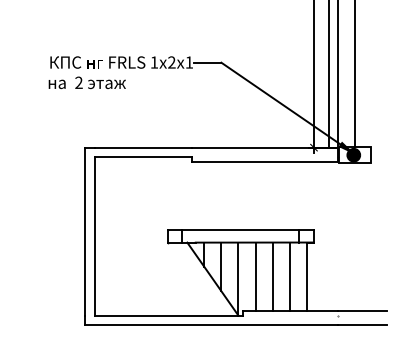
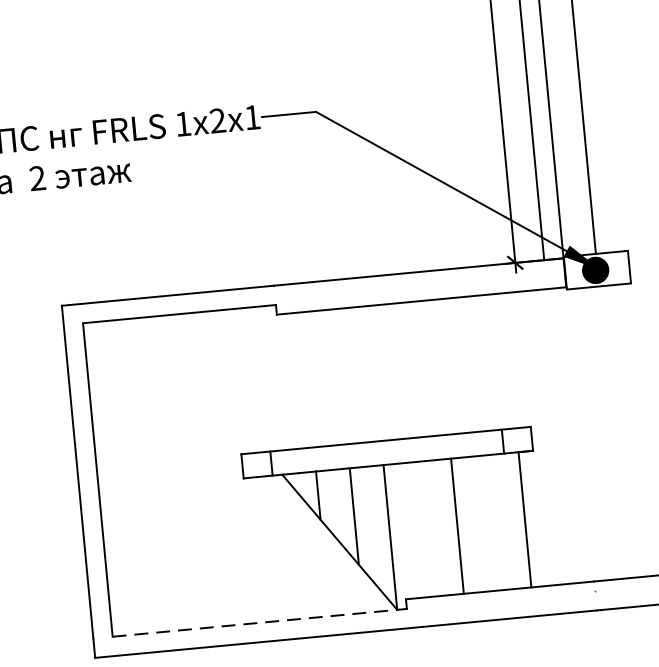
line: (255, 276) -> (423, 529), removed
line: (289, 276) -> (490, 522), removed
line: (166, 315) -> (254, 623), solid -> dashed

